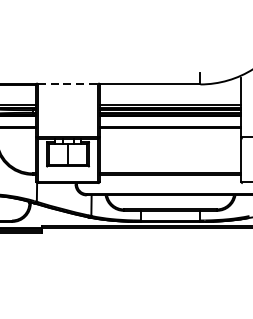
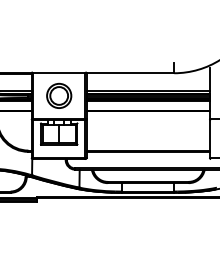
line: (68, 83) -> (59, 72), dashed -> solid
part: (68, 110) -> (59, 95), added

